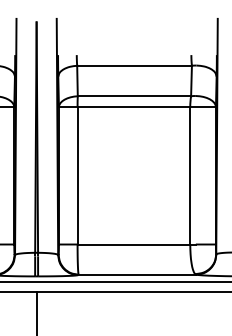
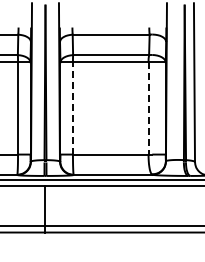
line: (76, 174) -> (72, 107), solid -> dashed
line: (190, 175) -> (148, 108), solid -> dashed

